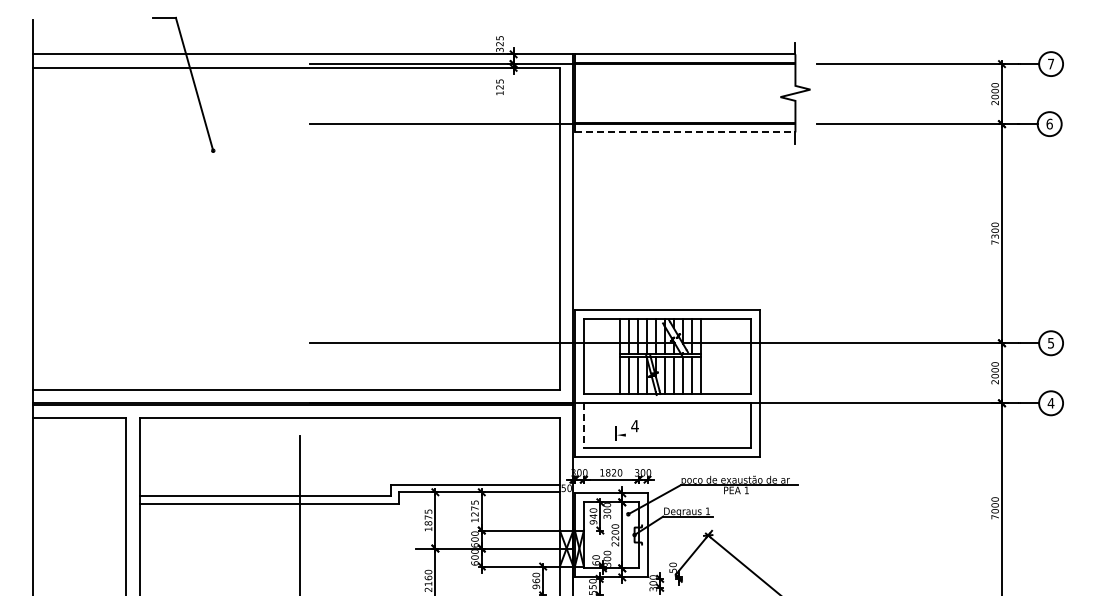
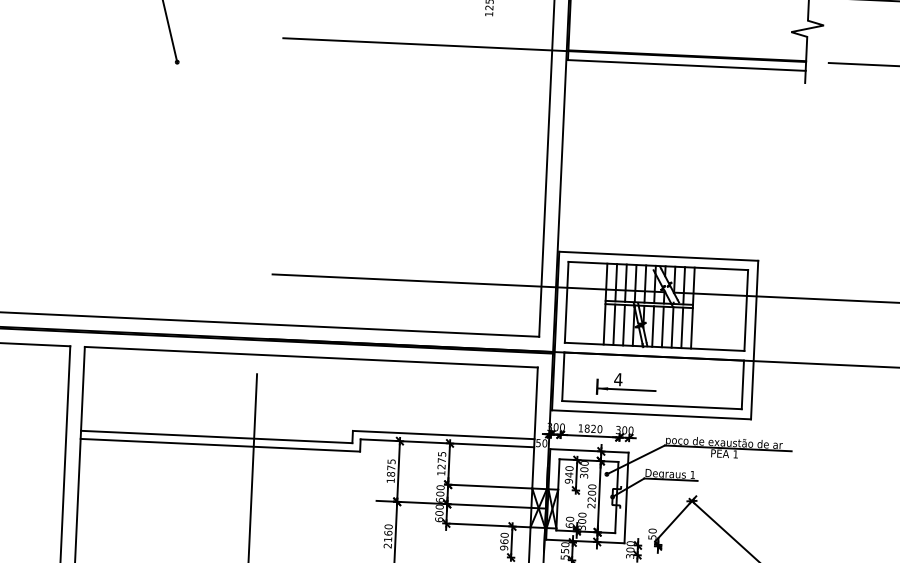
line: (685, 132) -> (687, 65), dashed -> solid
line: (583, 425) -> (562, 376), dashed -> solid
line: (642, 435) -> (625, 390), added

